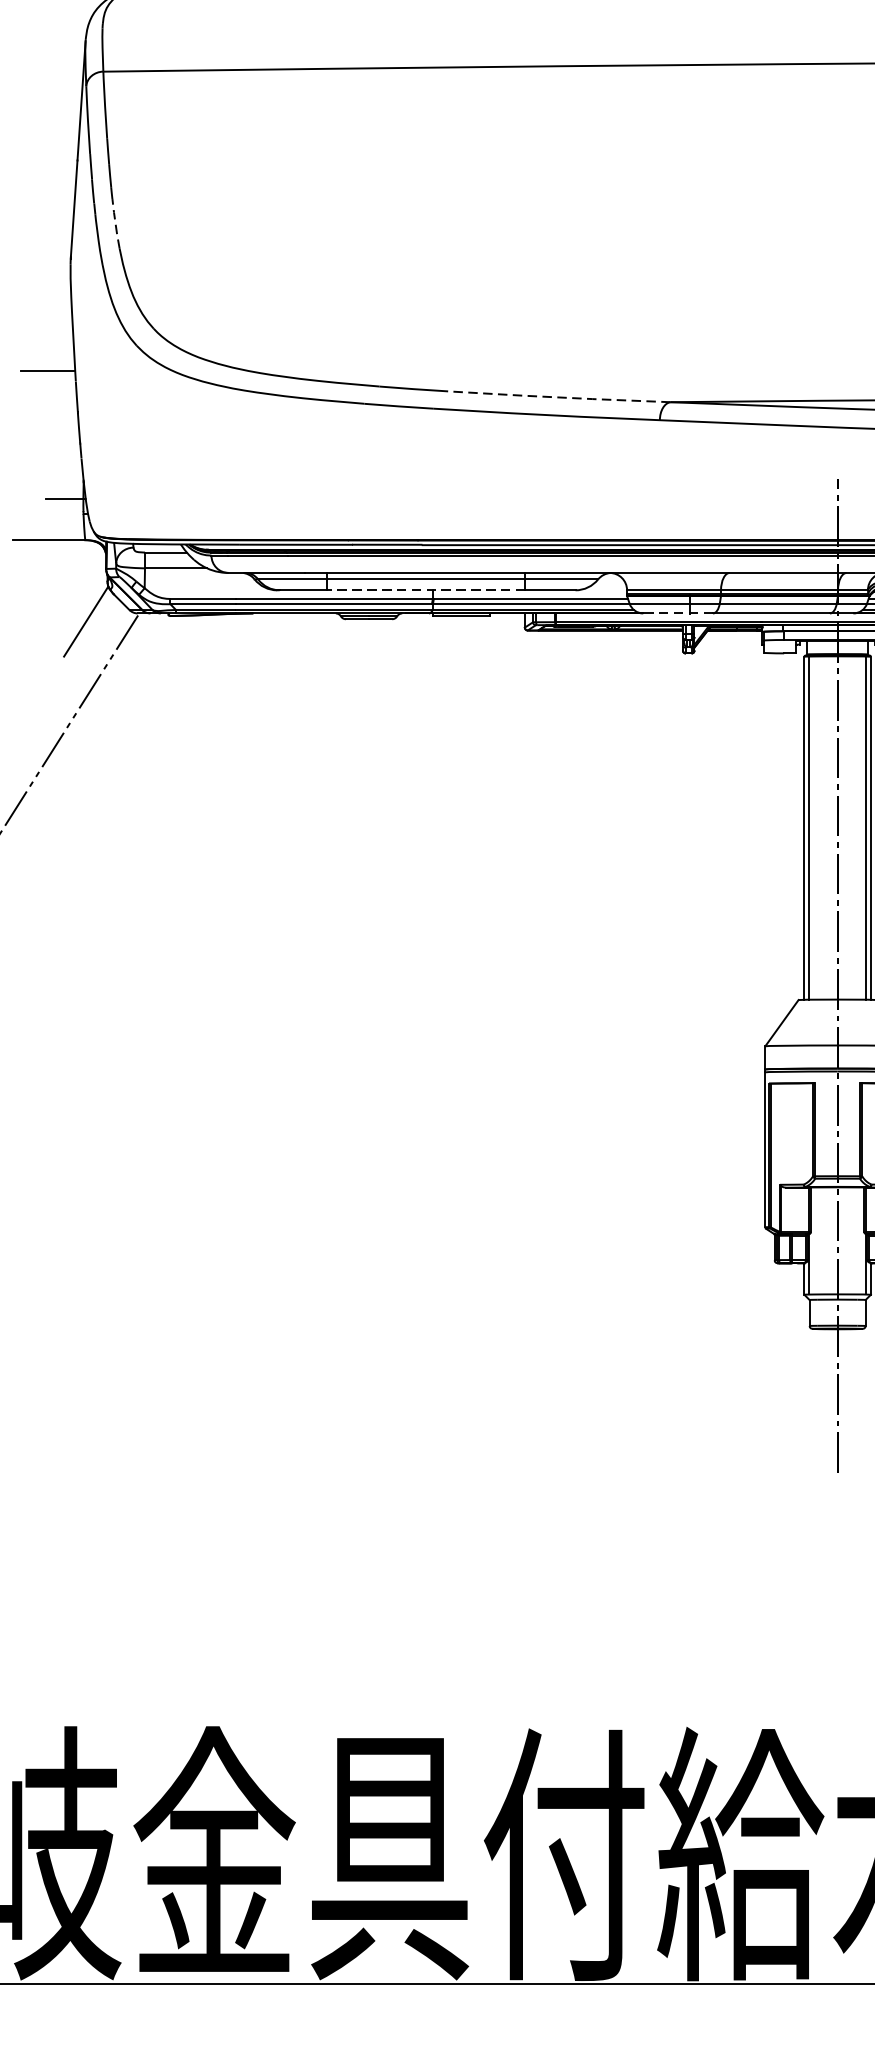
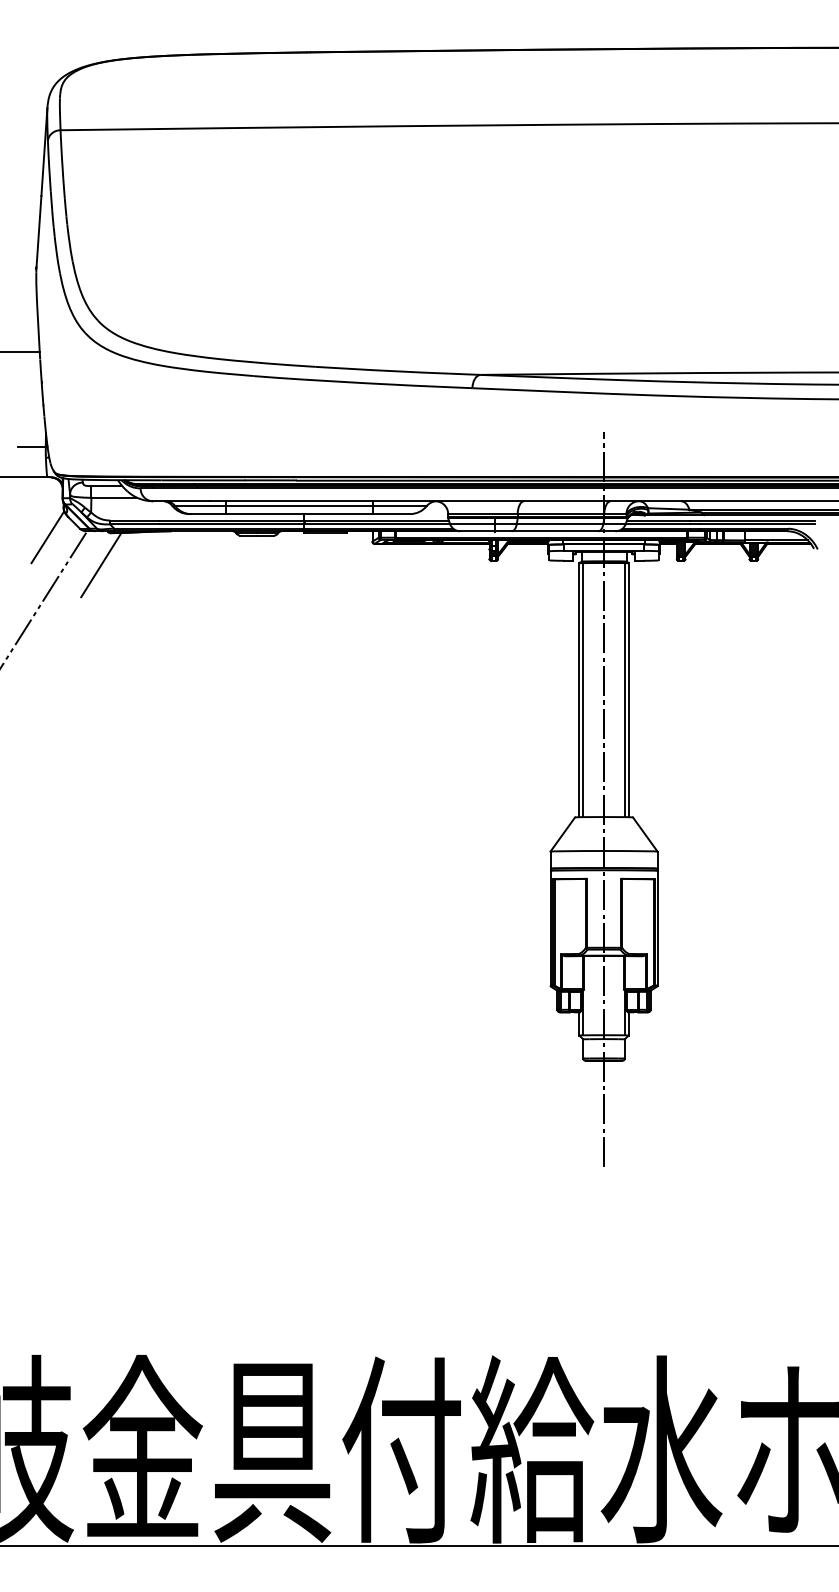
line: (115, 223) -> (69, 242), dashed -> solid
line: (559, 397) -> (398, 371), dashed -> solid
line: (426, 590) -> (299, 514), dashed -> solid
line: (677, 613) -> (485, 531), dashed -> solid
line: (158, 658) -> (101, 564), added

